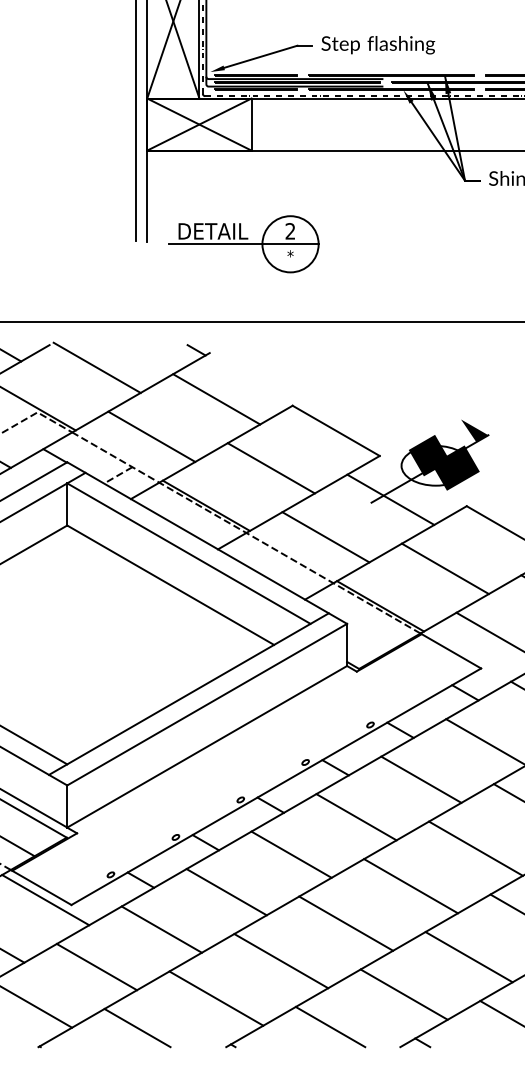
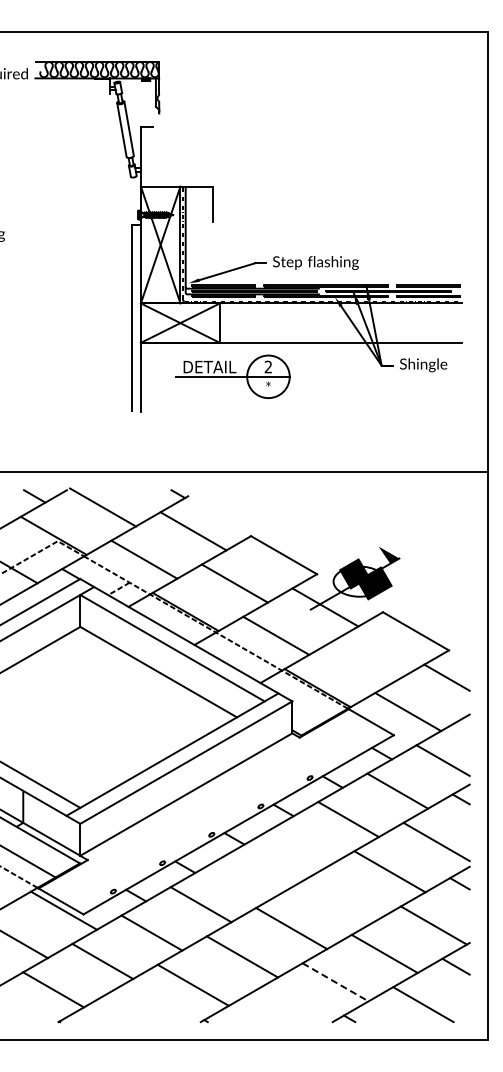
part: (243, 243) -> (232, 376), moved
line: (445, 568) -> (366, 659), removed
line: (356, 816) -> (299, 847), removed
line: (290, 853) -> (249, 875), removed
line: (410, 885) -> (340, 899), removed
line: (404, 994) -> (335, 982), solid -> dashed
line: (330, 1026) -> (279, 1006), removed
line: (137, 1027) -> (133, 1007), removed

